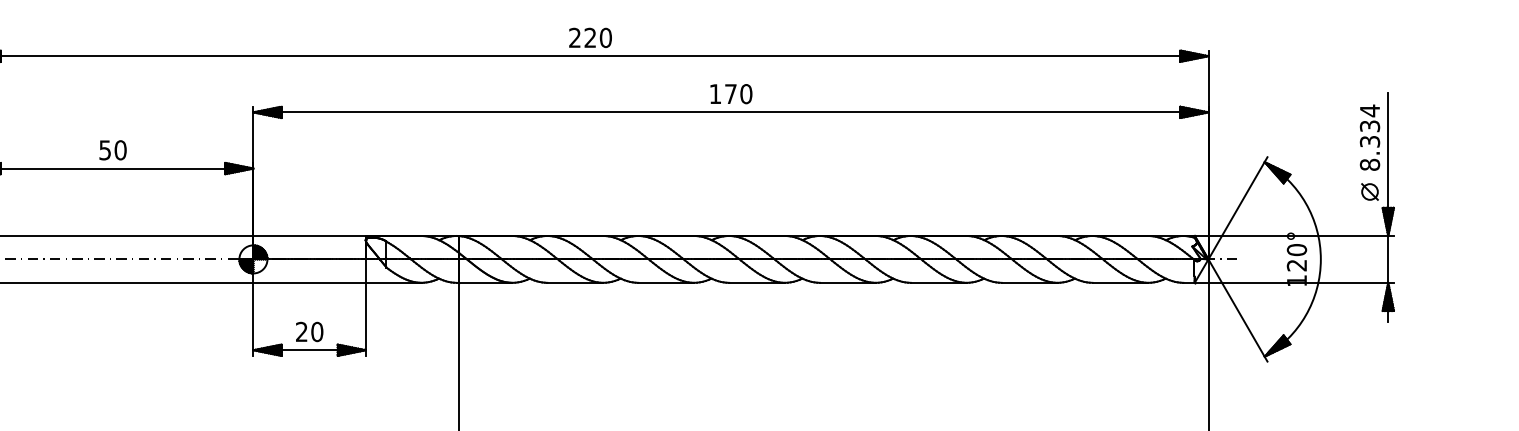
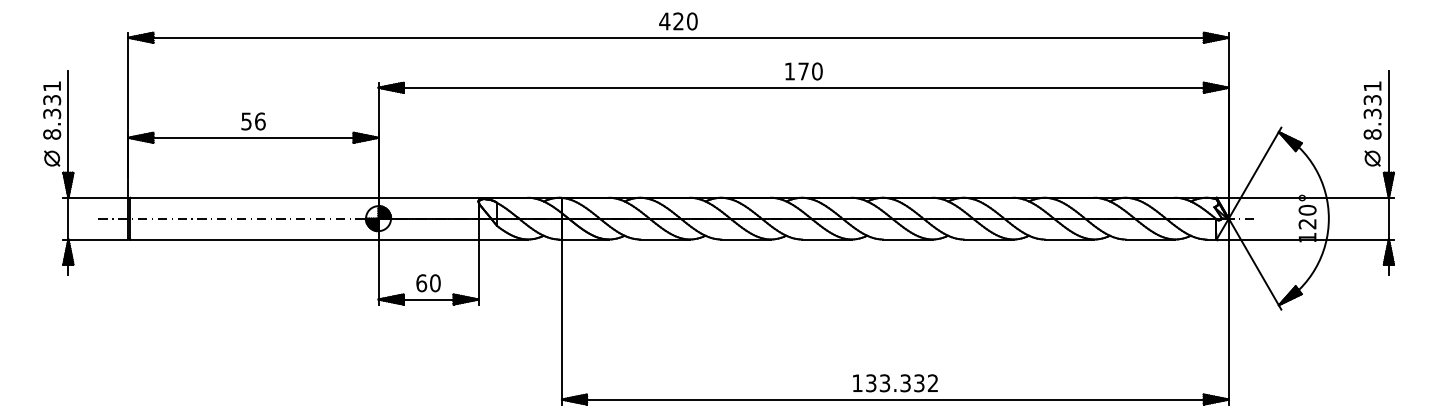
text: (574, 37) -> (664, 21), 220 -> 420
text: (1369, 110) -> (1372, 86), 8.334 -> 8.331
text: (120, 150) -> (260, 121), 50 -> 56
text: (301, 332) -> (421, 283), 20 -> 60

